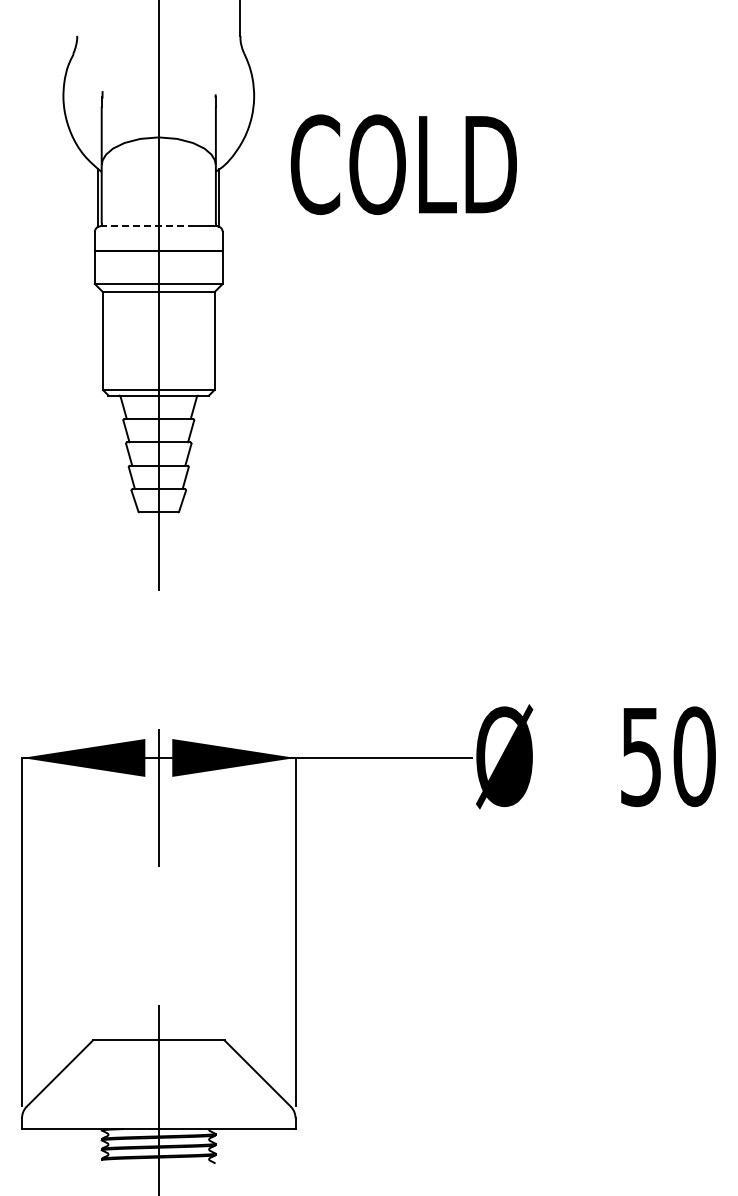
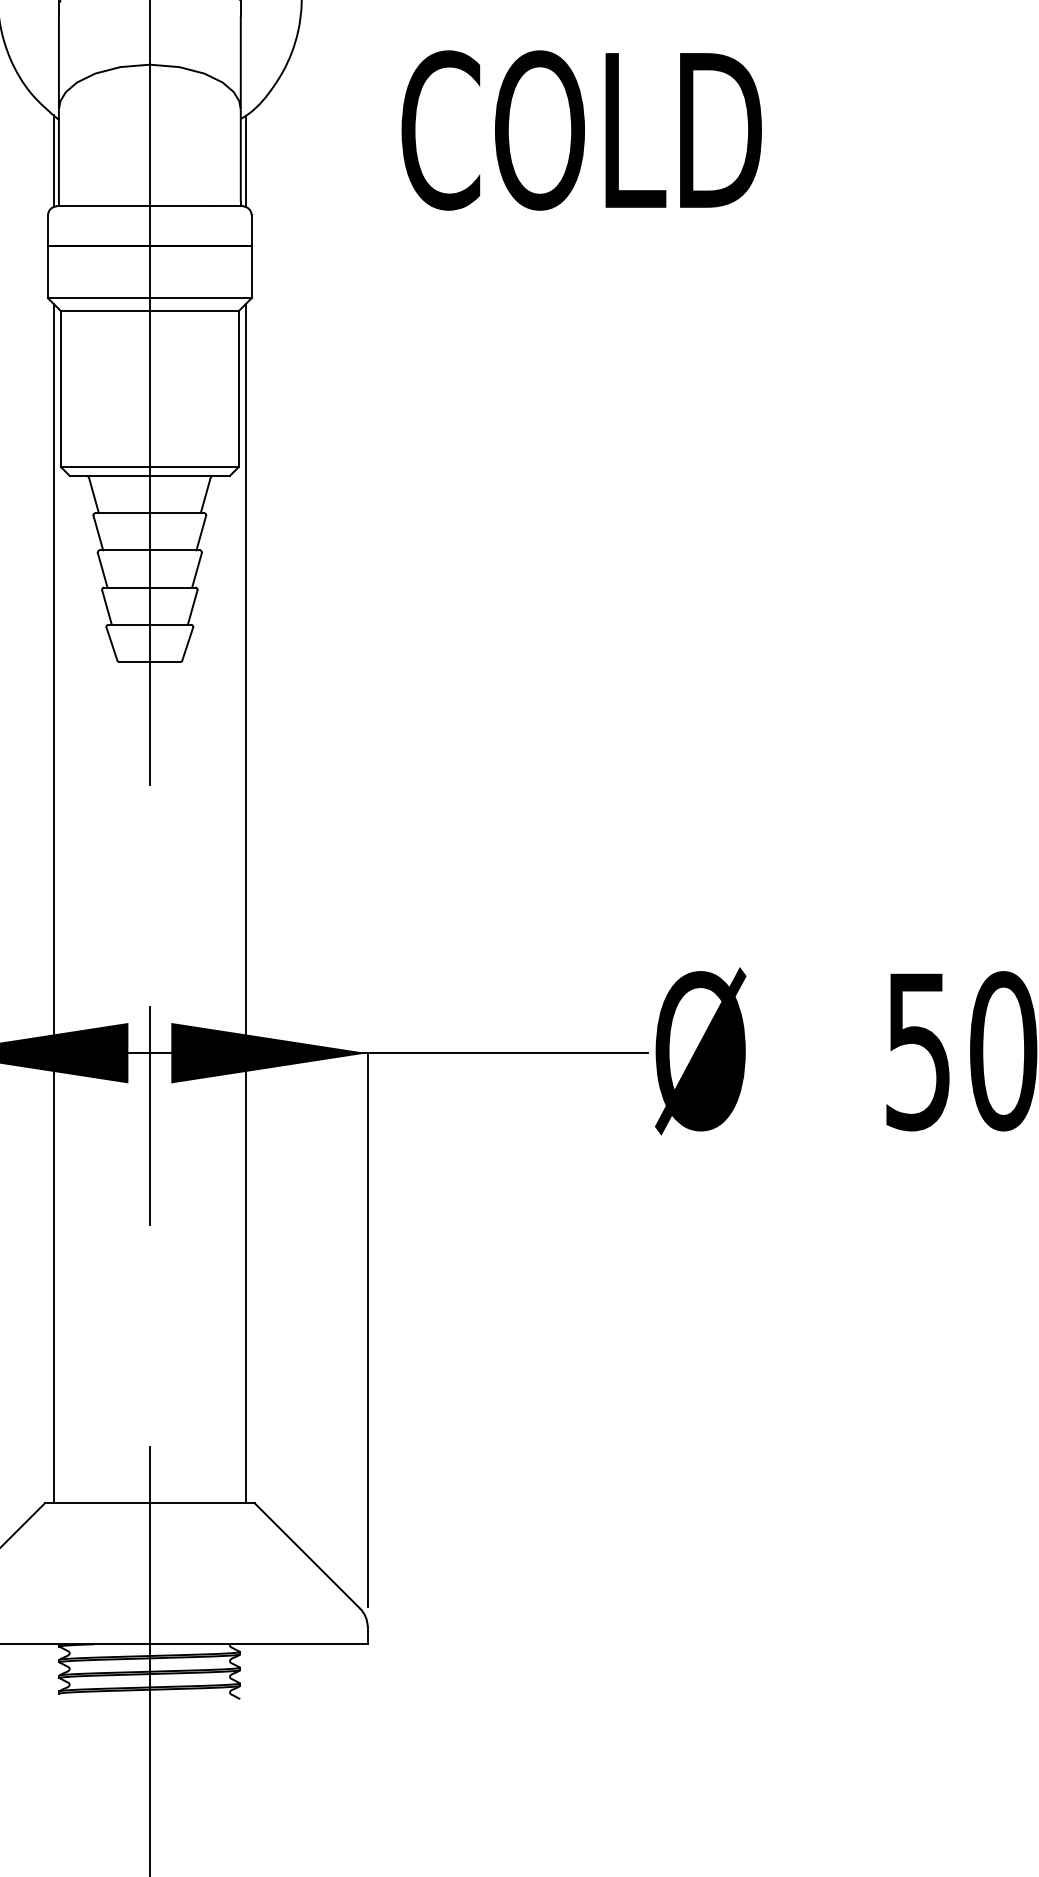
text: (403, 164) -> (581, 130), moved
line: (148, 226) -> (133, 206), dashed -> solid
line: (98, 663) -> (53, 902), added
line: (219, 663) -> (246, 902), added

